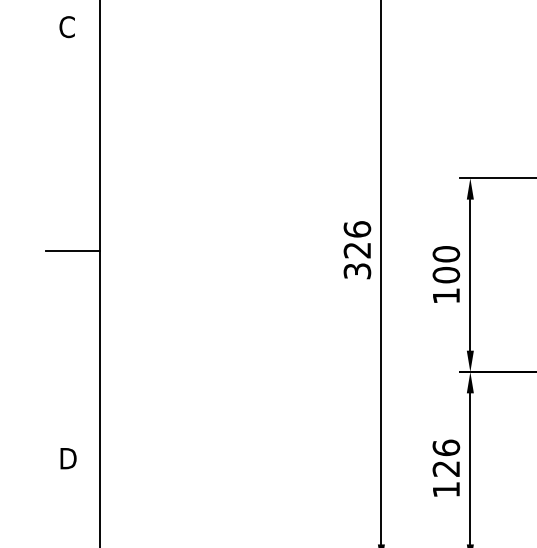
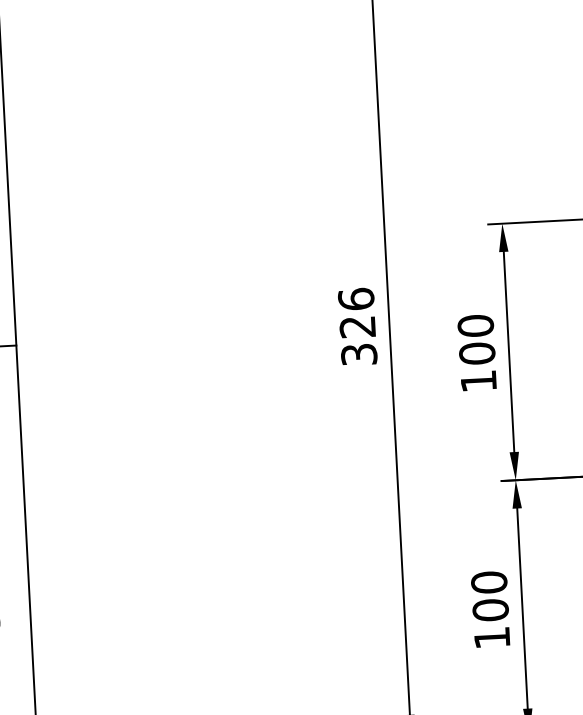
text: (446, 458) -> (490, 596), 126 -> 100

